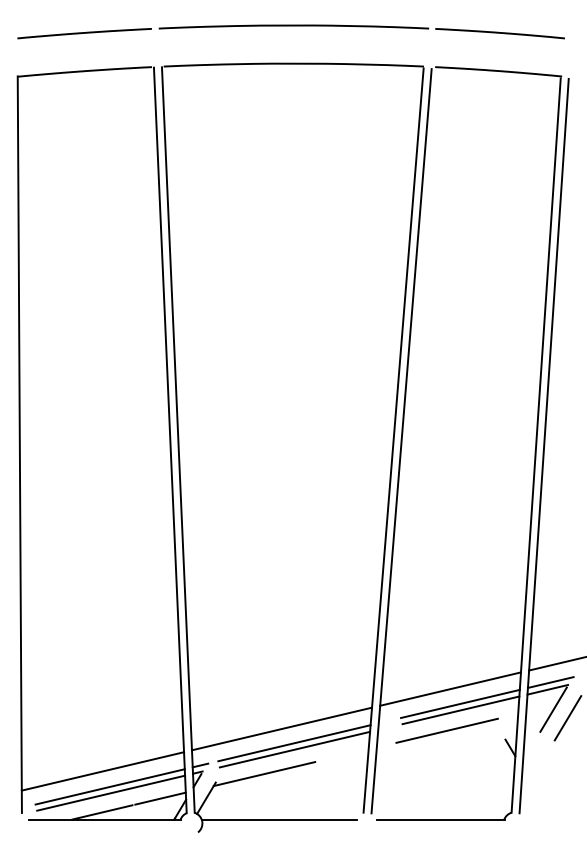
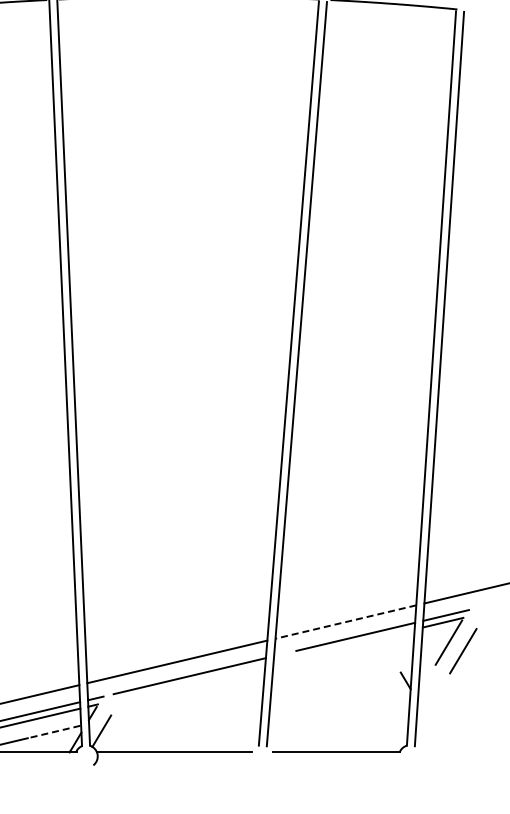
line: (450, 689) -> (345, 622), solid -> dashed
line: (460, 710) -> (355, 643), removed
line: (446, 730) -> (341, 663), removed
line: (294, 749) -> (189, 682), removed
line: (264, 774) -> (159, 707), removed
line: (160, 798) -> (55, 731), solid -> dashed

